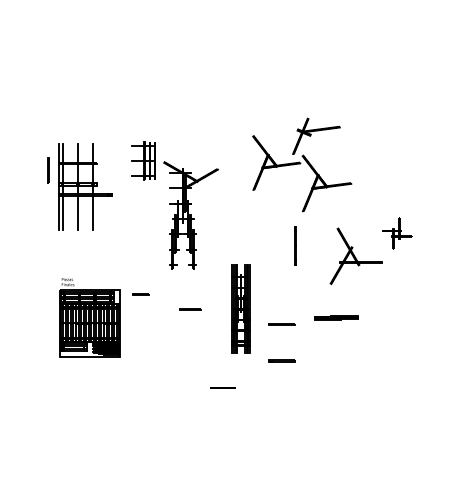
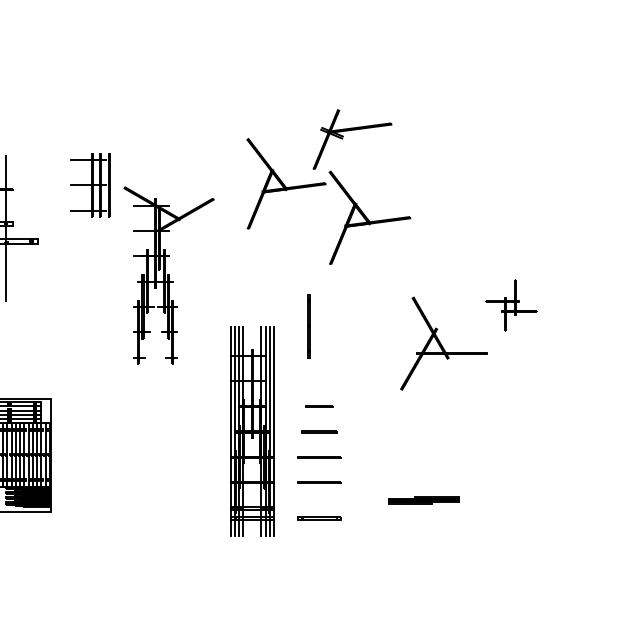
part: (302, 164) -> (329, 186), moved
line: (295, 245) -> (309, 325), moved
line: (140, 294) -> (319, 407), moved
part: (240, 308) -> (251, 430), size x1.43
line: (190, 309) -> (319, 432), moved
part: (336, 317) -> (424, 500), moved
line: (222, 387) -> (319, 481), moved

